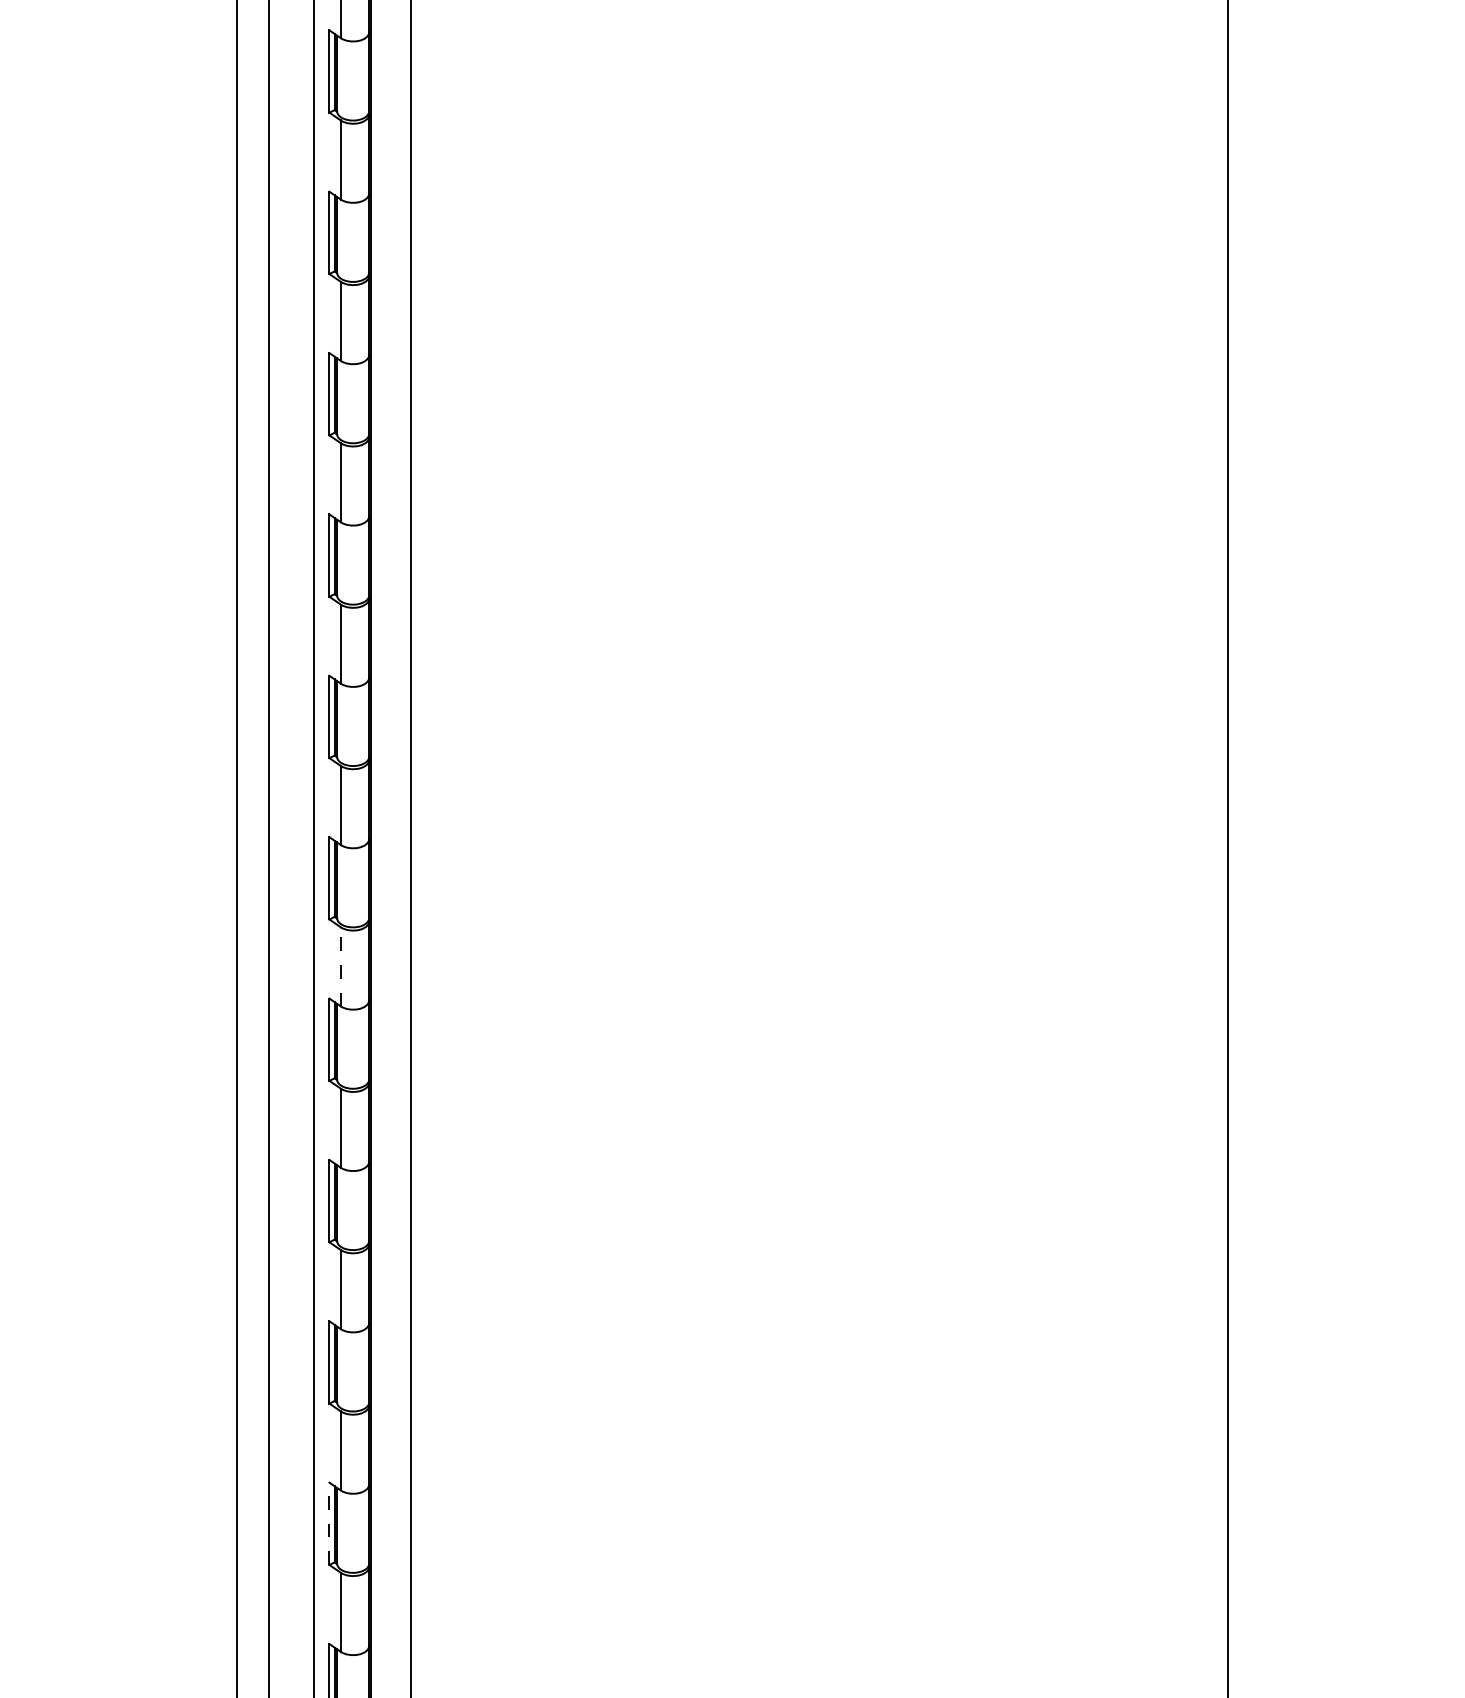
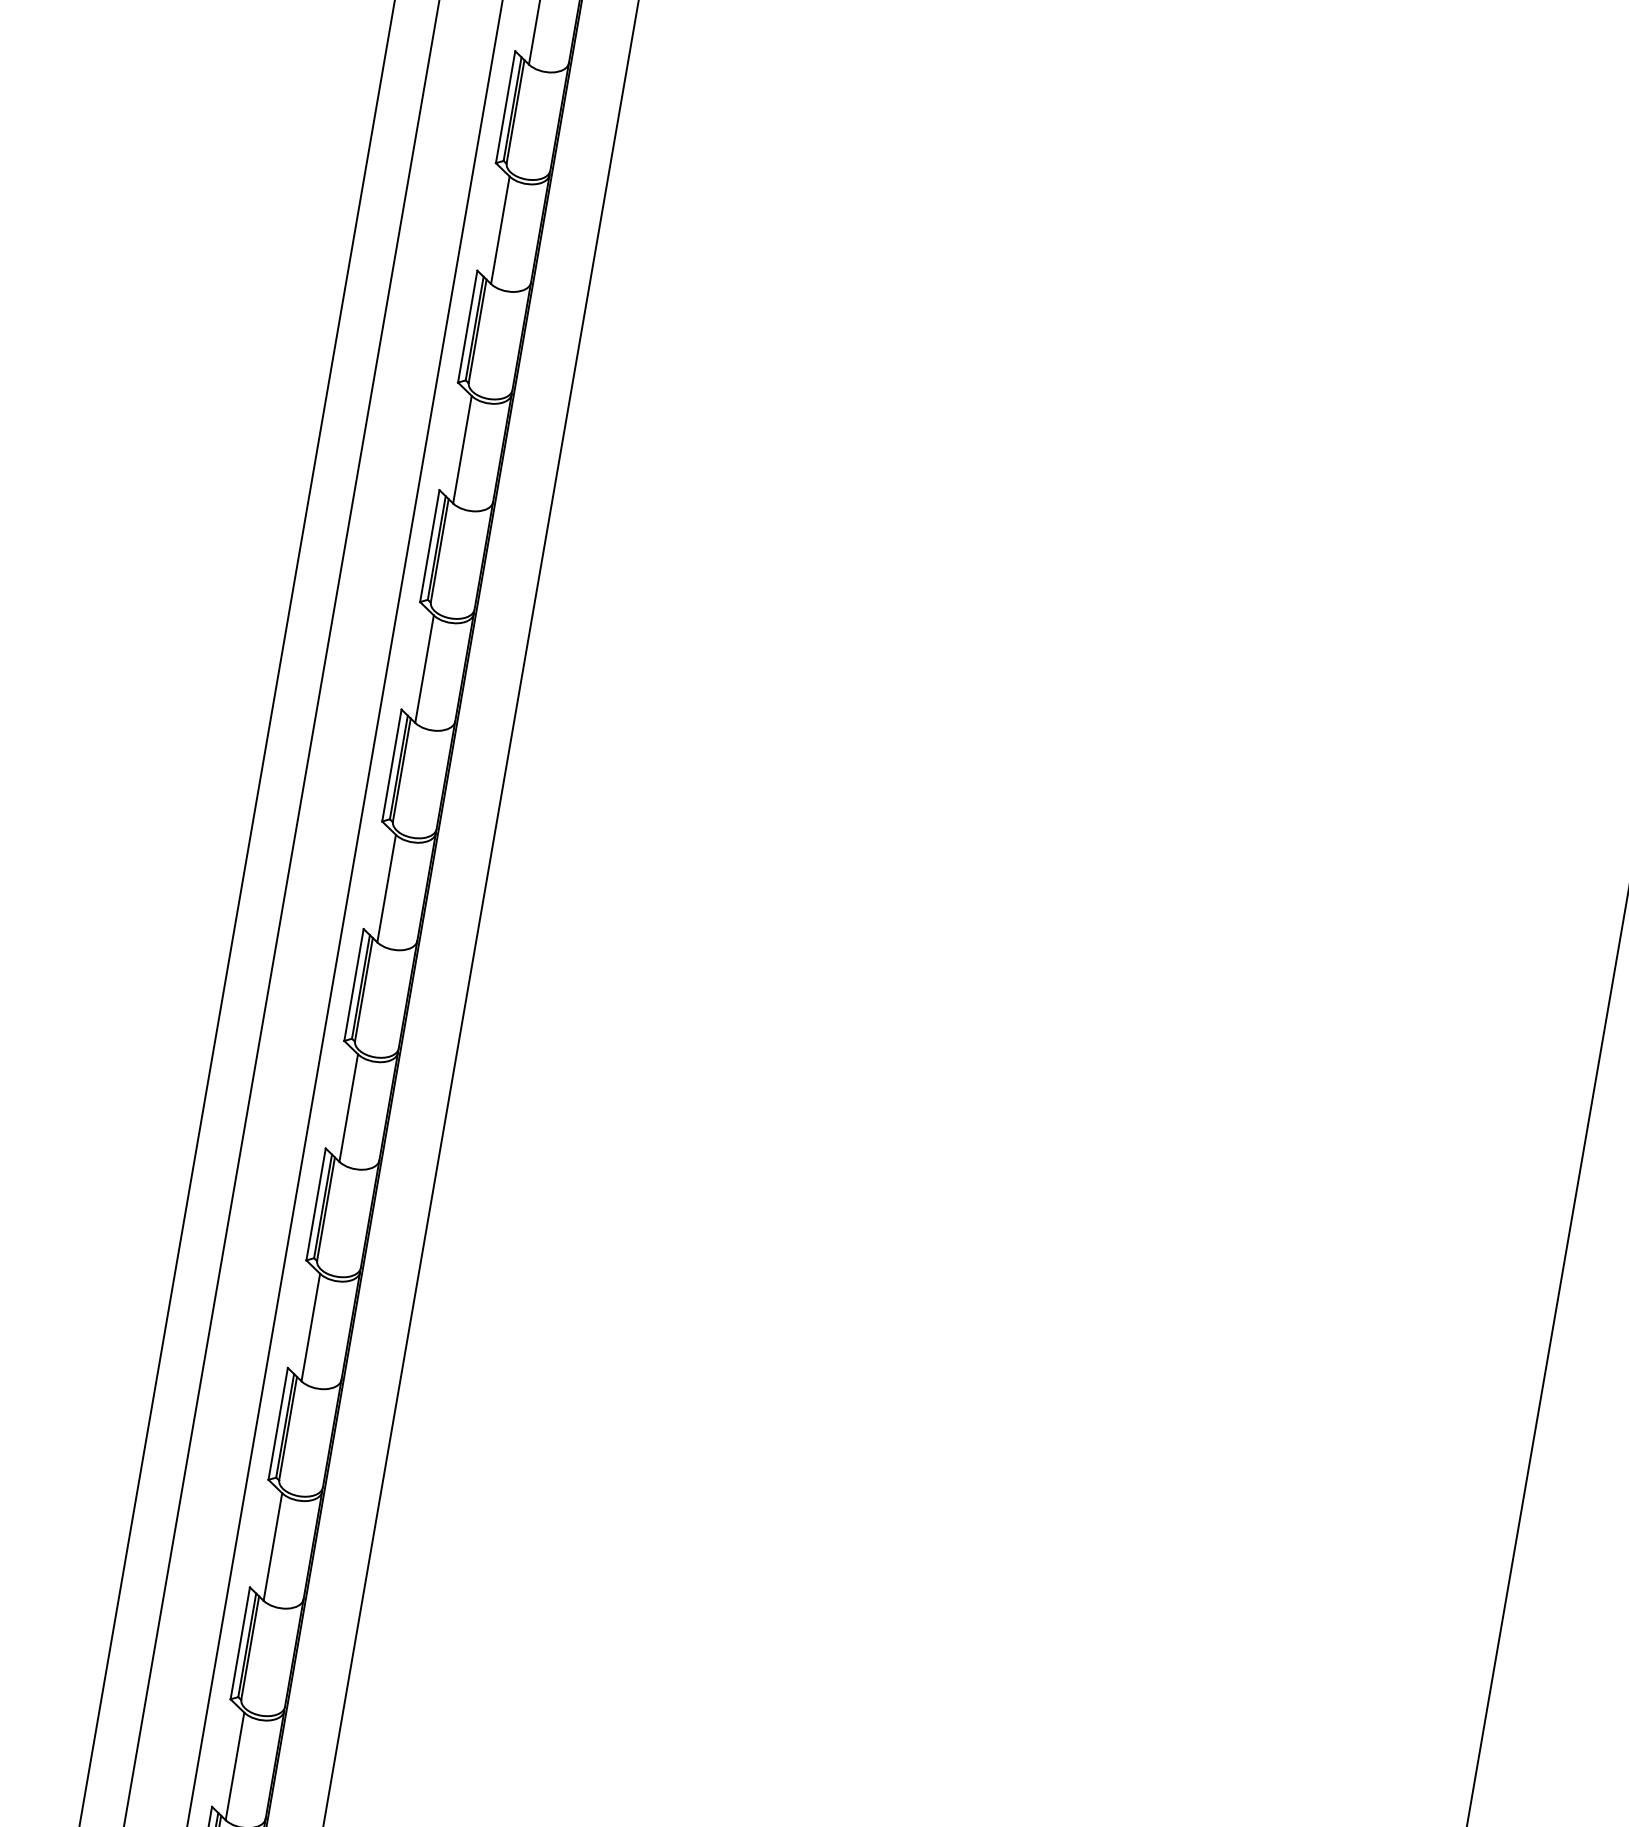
line: (340, 966) -> (386, 888), dashed -> solid
line: (329, 1523) -> (240, 1642), dashed -> solid

